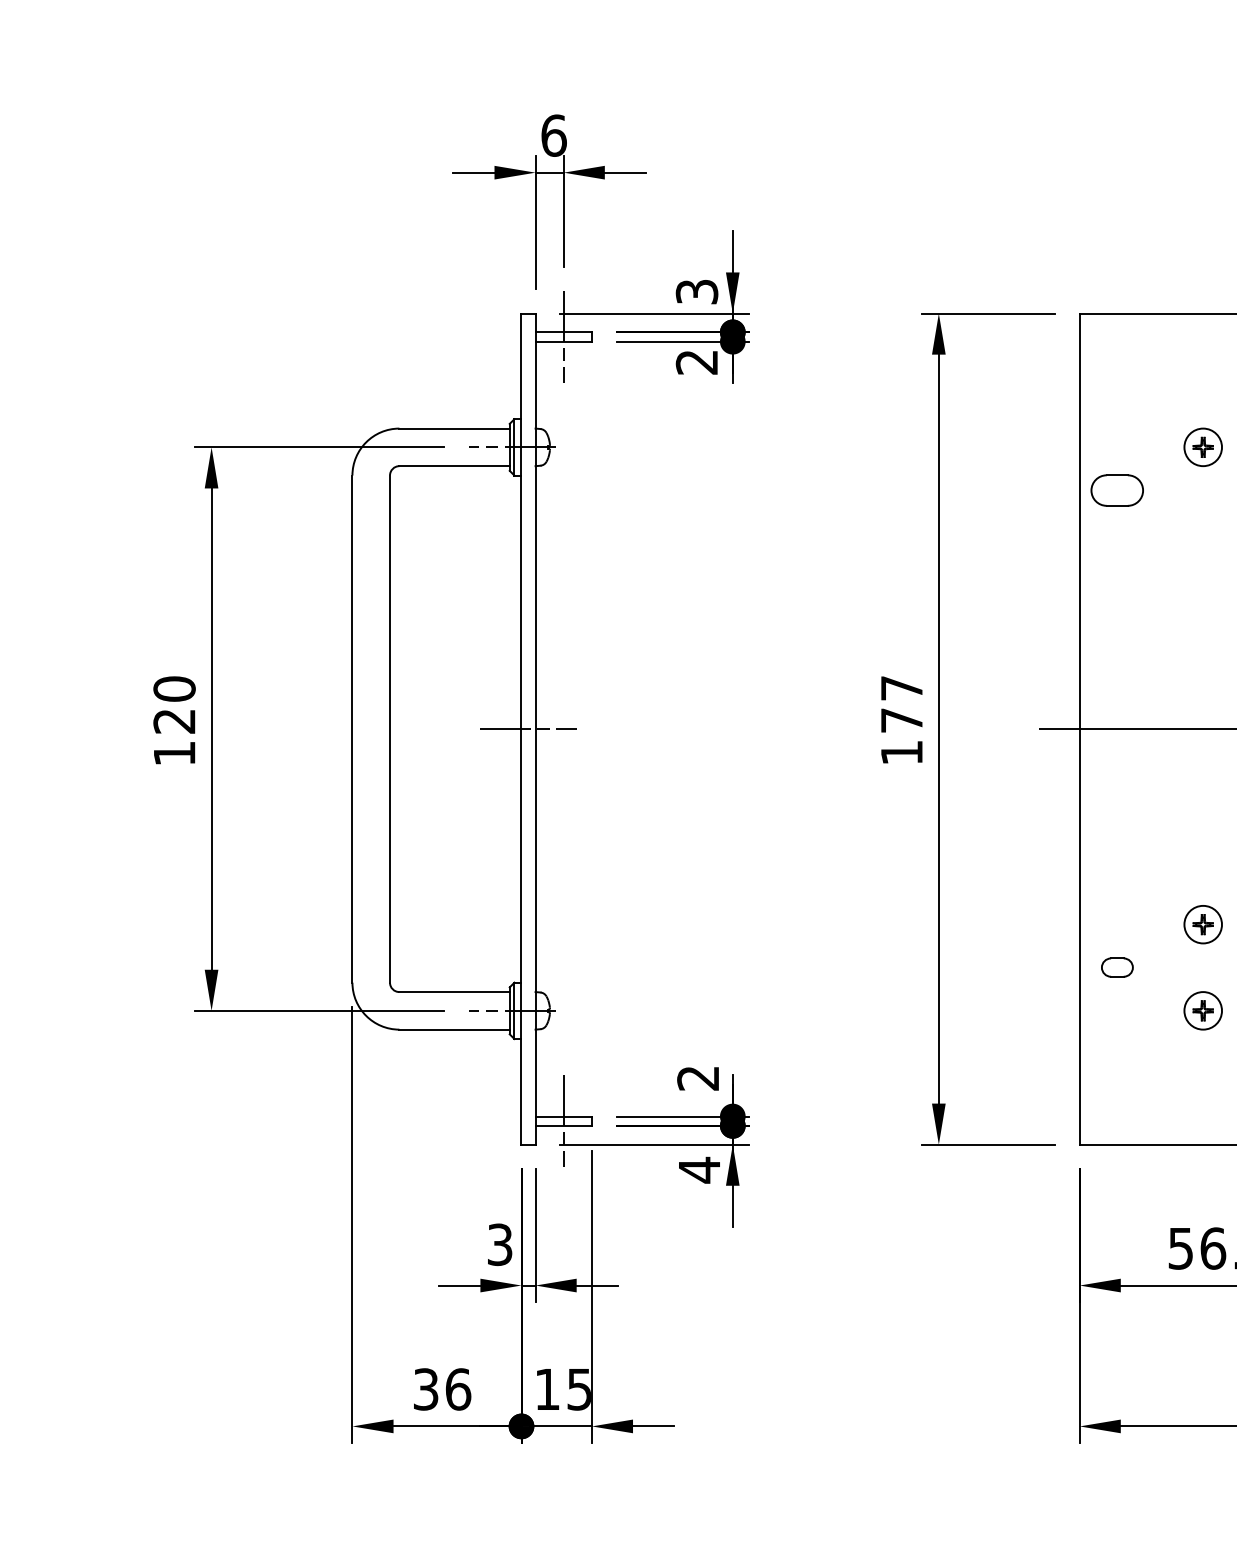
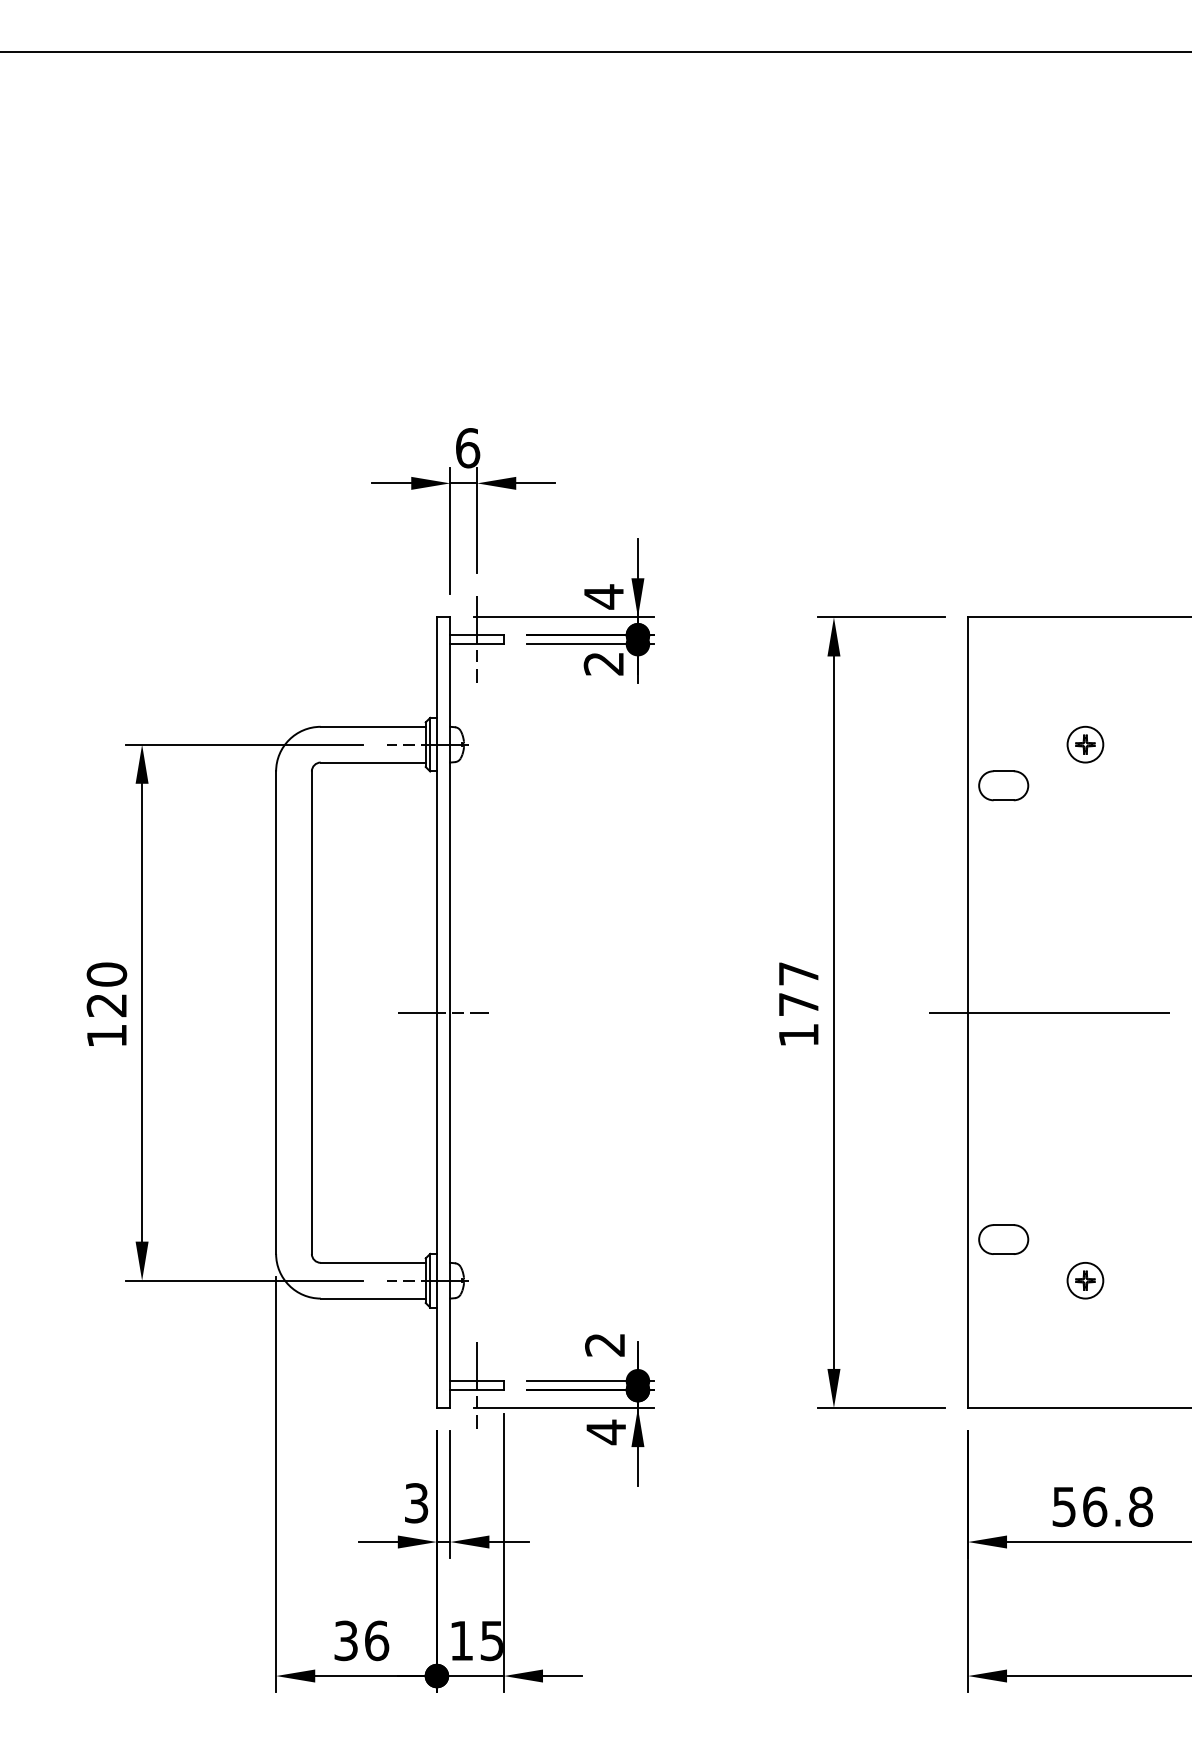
text: (696, 291) -> (603, 596), 3 -> 4
part: (1203, 924) -> (1085, 1198), removed
part: (1117, 967) -> (1003, 1239), size x1.67

